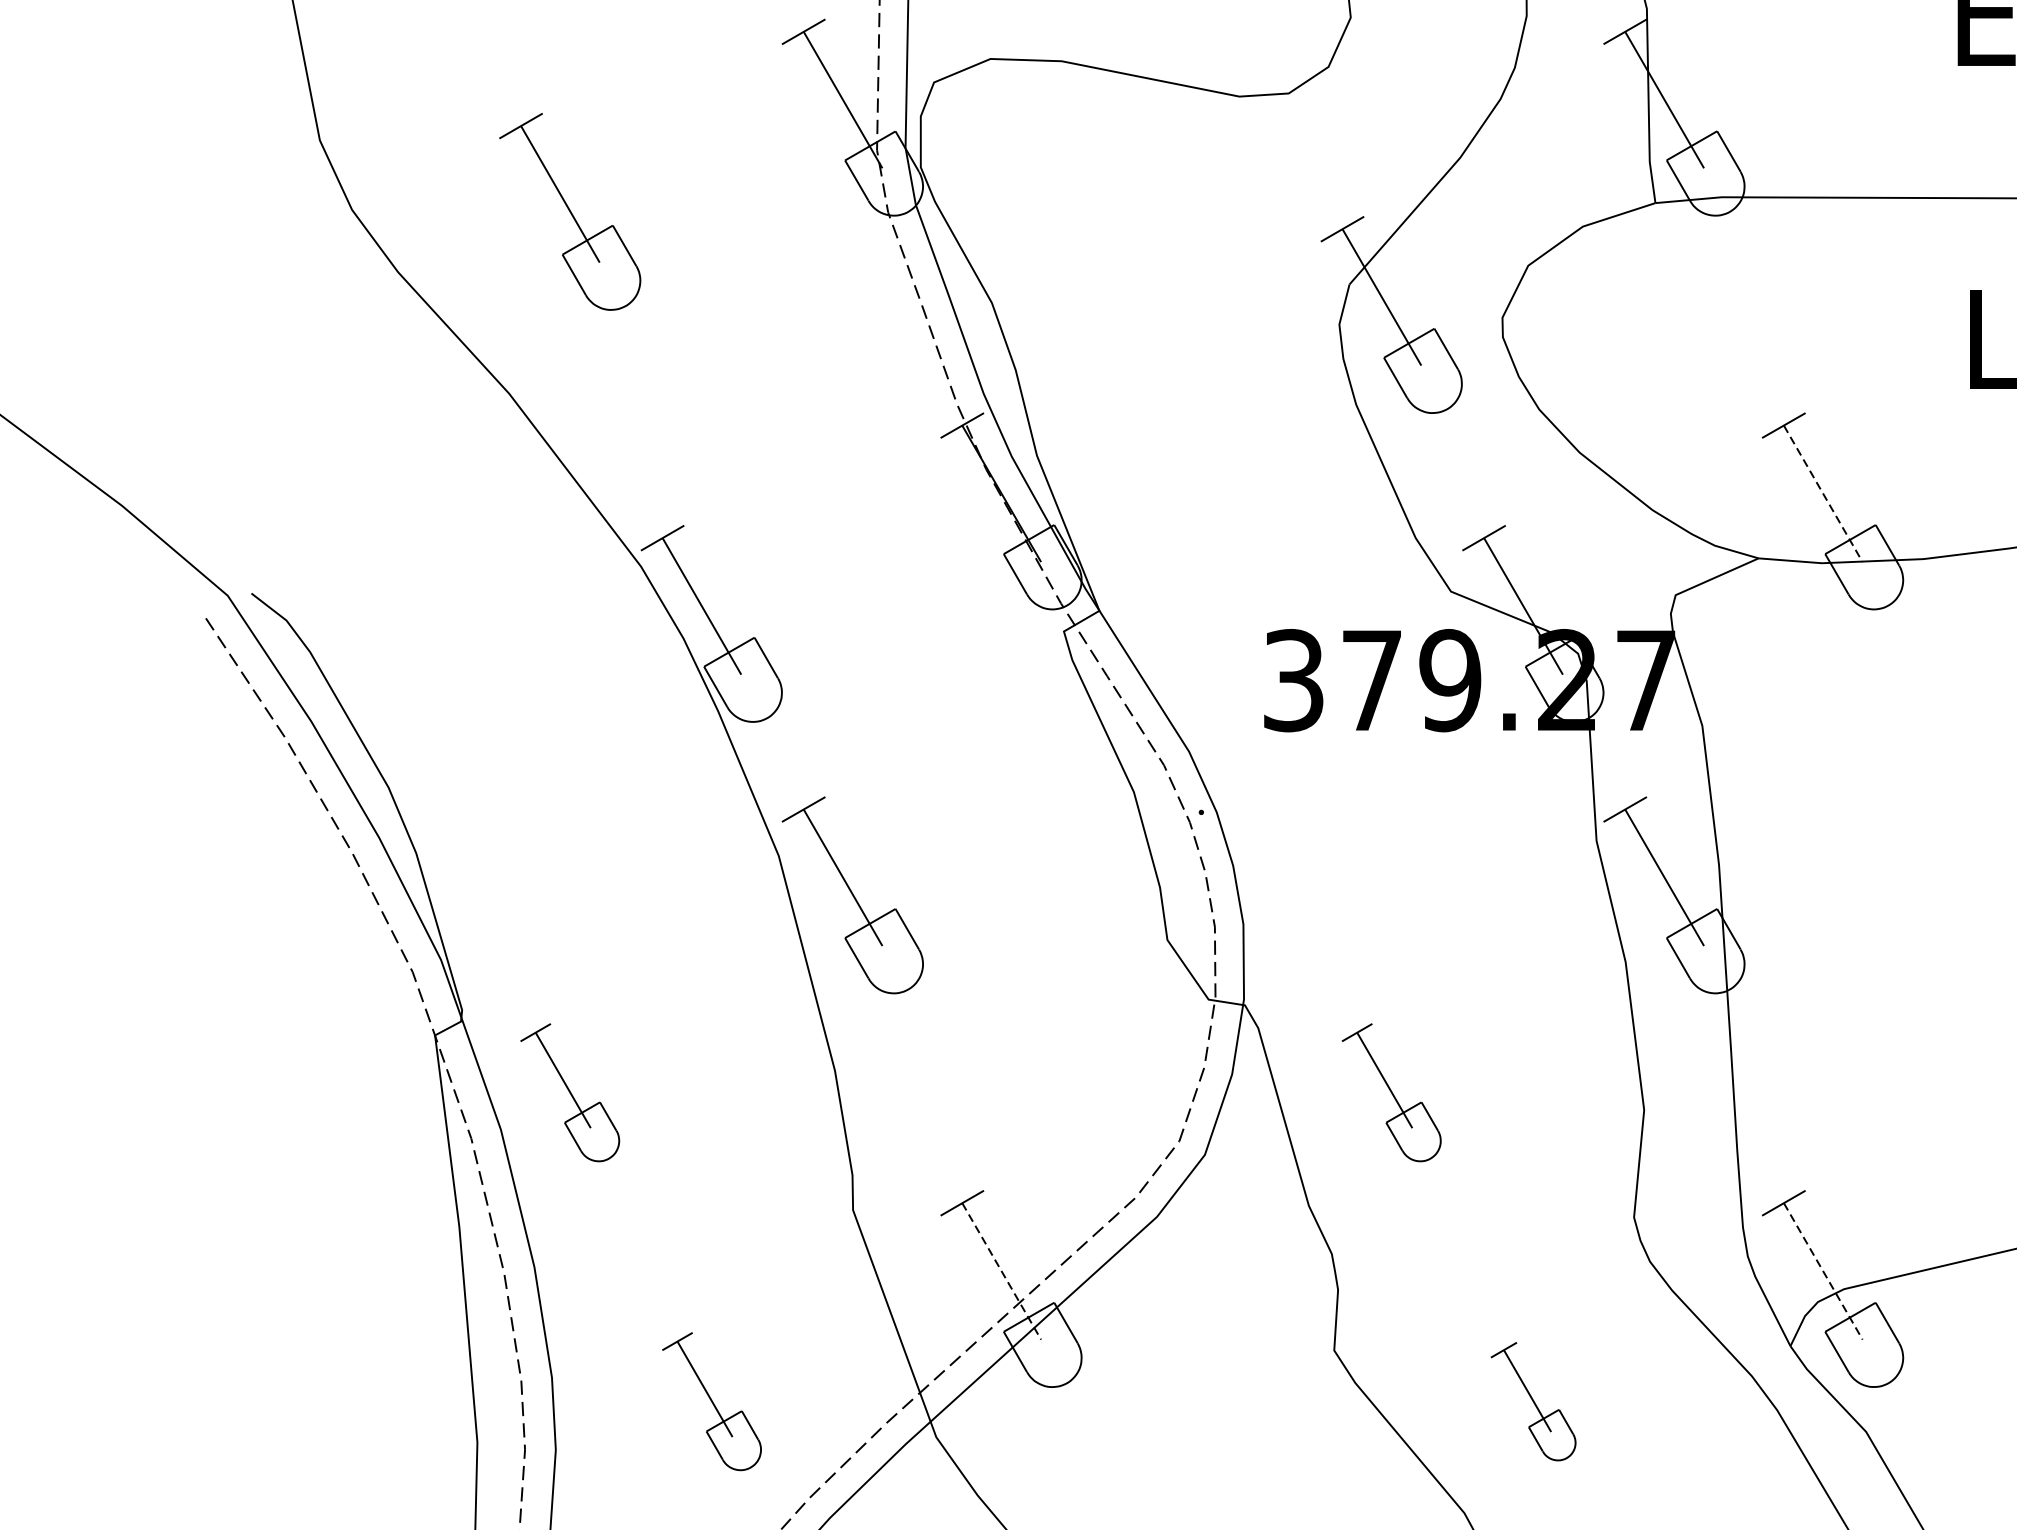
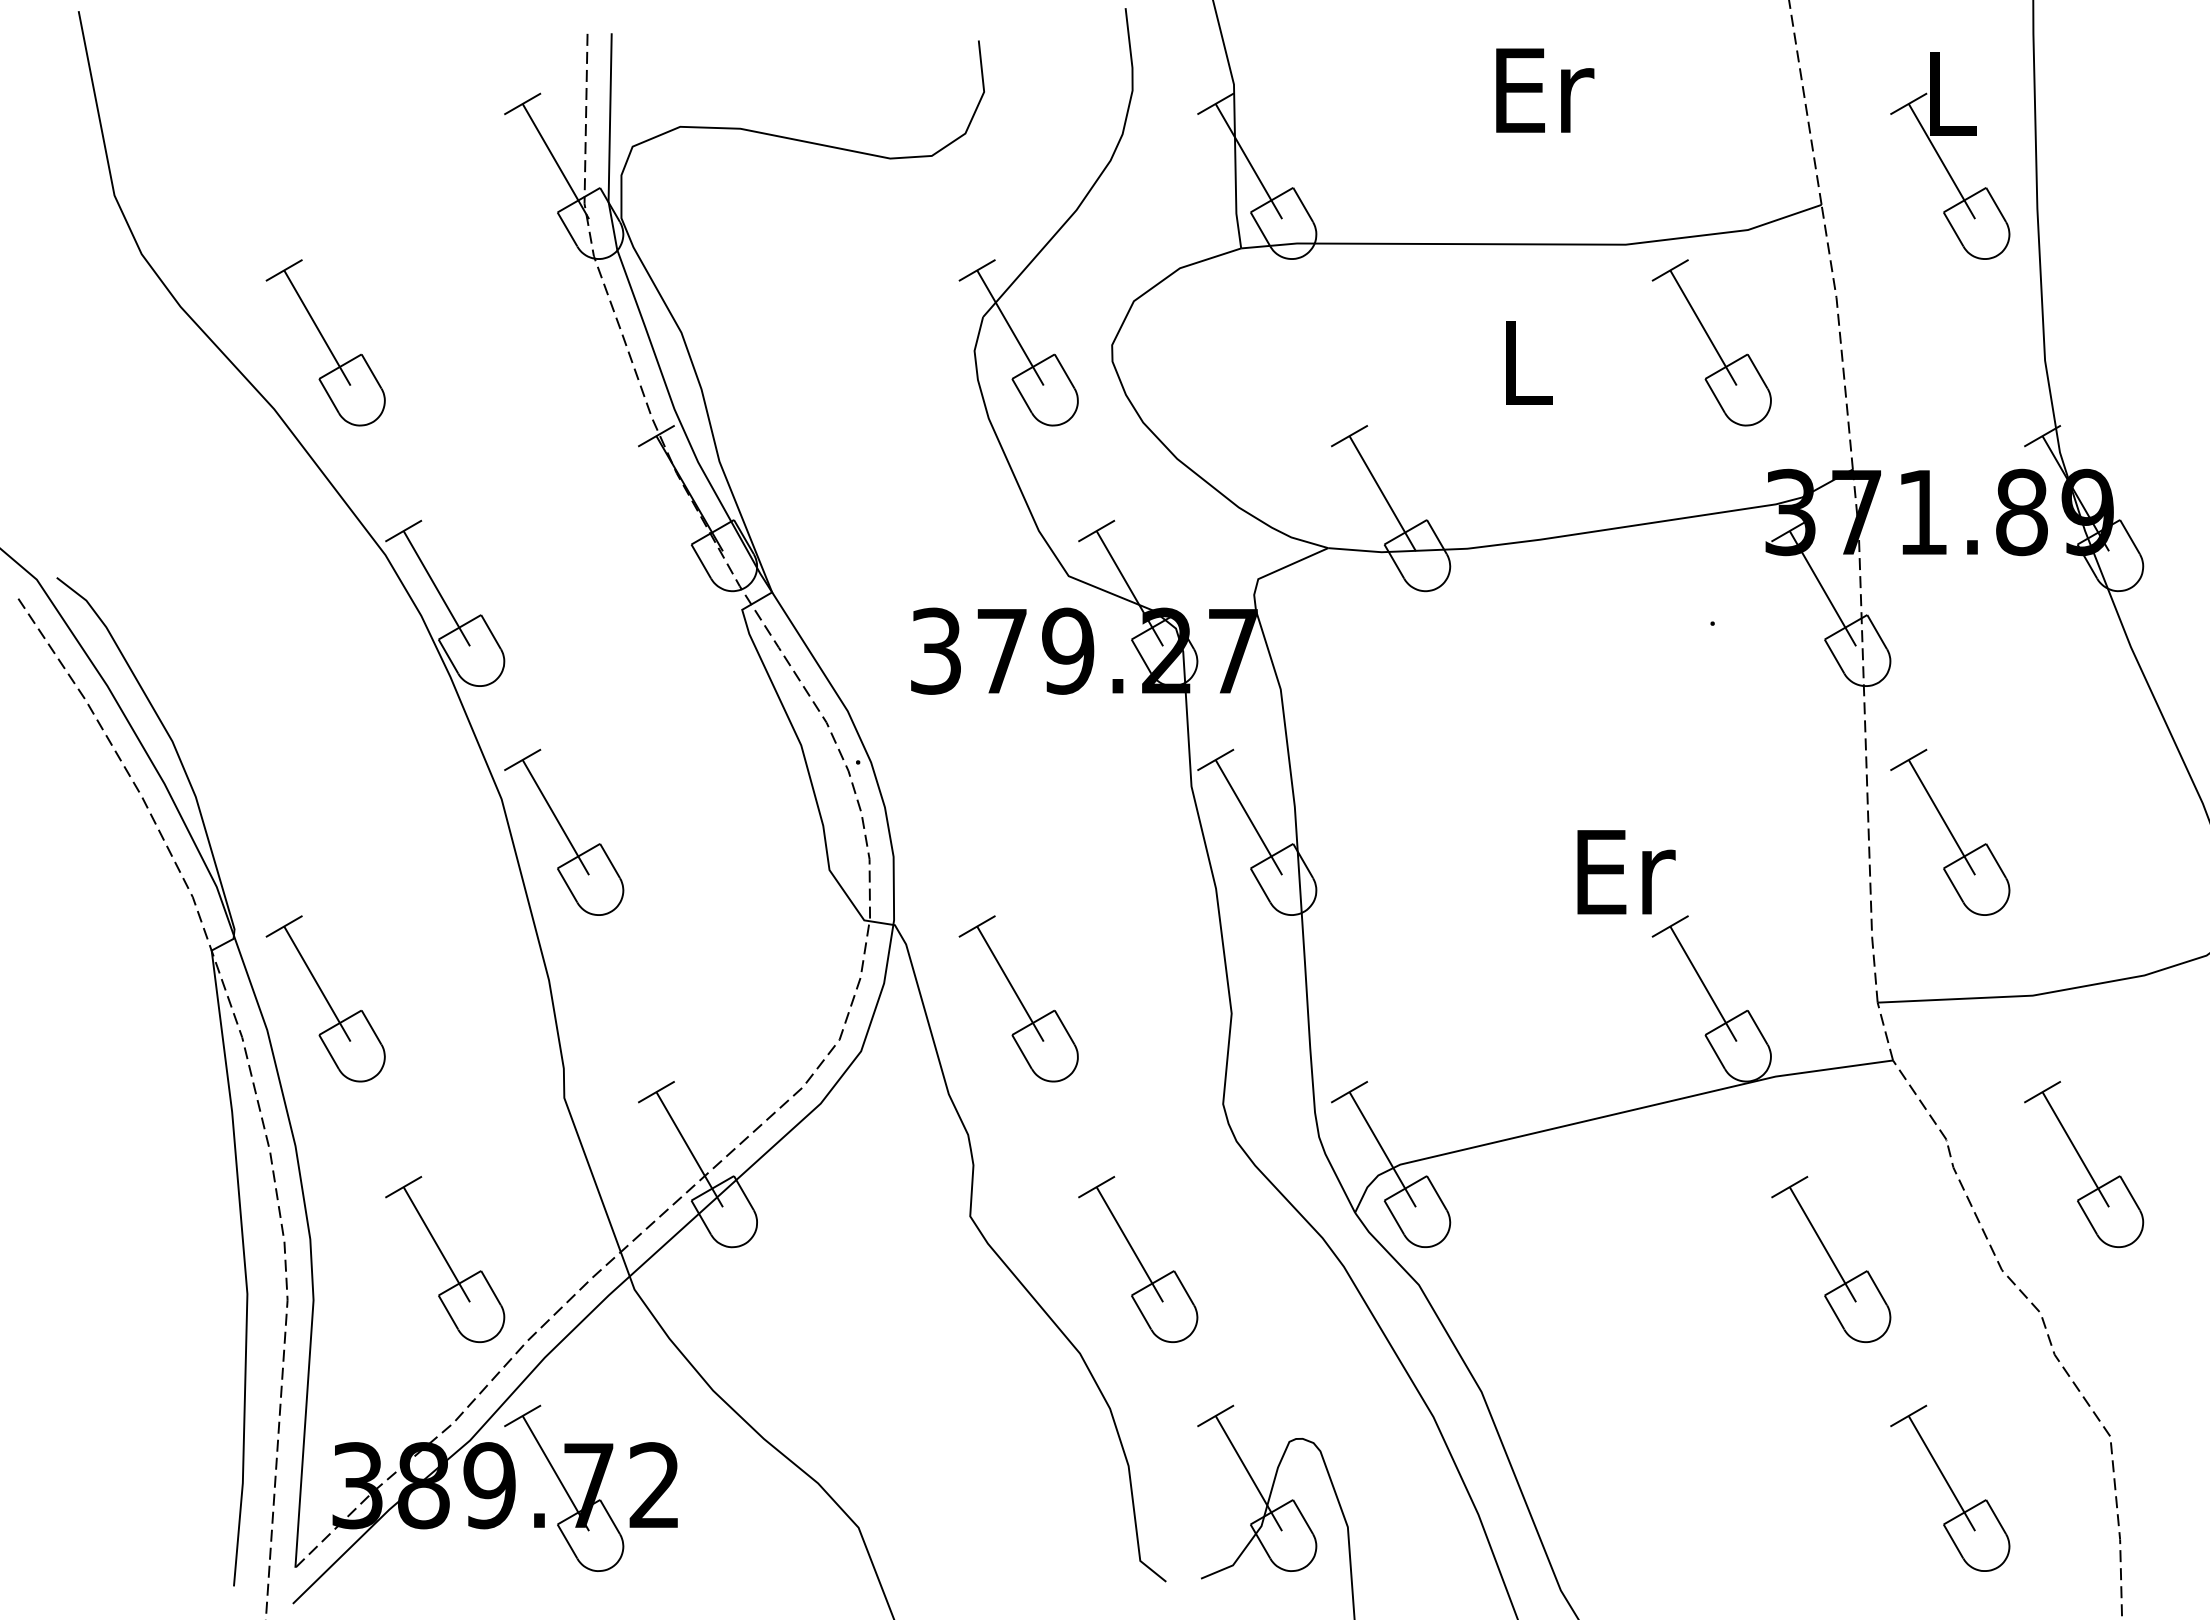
part: (569, 211) -> (325, 342), moved
line: (1824, 494) -> (1383, 494), dashed -> solid
part: (569, 1092) -> (325, 998), size x1.43
part: (1391, 1092) -> (1018, 998), size x1.43
line: (1001, 1272) -> (689, 1150), dashed -> solid
line: (1824, 1272) -> (1383, 1150), dashed -> solid
part: (712, 1401) -> (445, 1259), size x1.43
part: (1533, 1401) -> (1138, 1259), size x1.67

